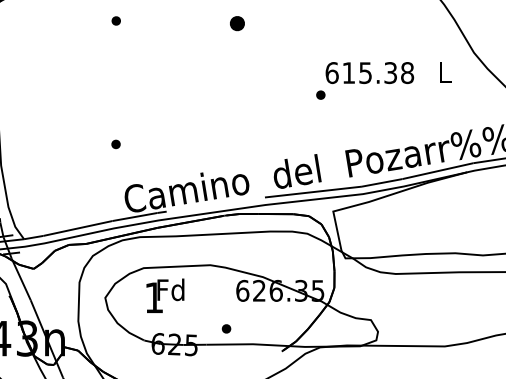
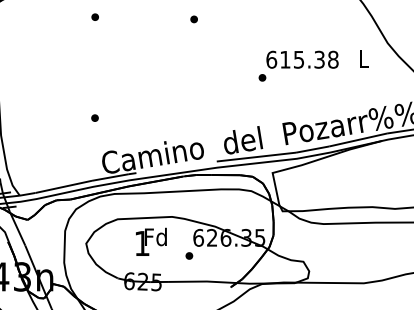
part: (236, 23) -> (193, 19), size x0.62
text: (165, 295) -> (151, 241), moved
part: (226, 328) -> (189, 255), moved

